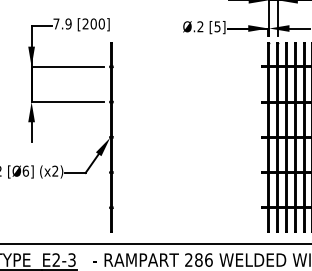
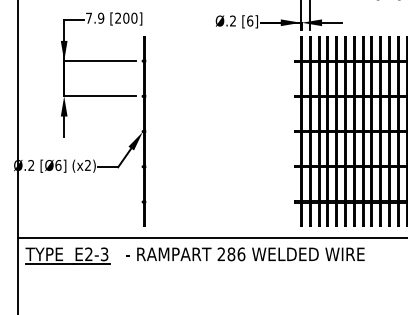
text: (217, 26) -> (250, 20), [5] -> [6]

